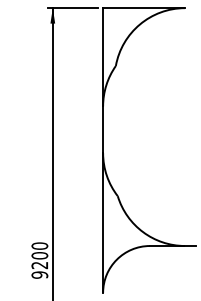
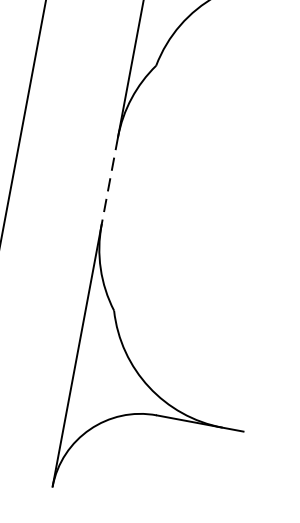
line: (103, 130) -> (110, 182), solid -> dashed

